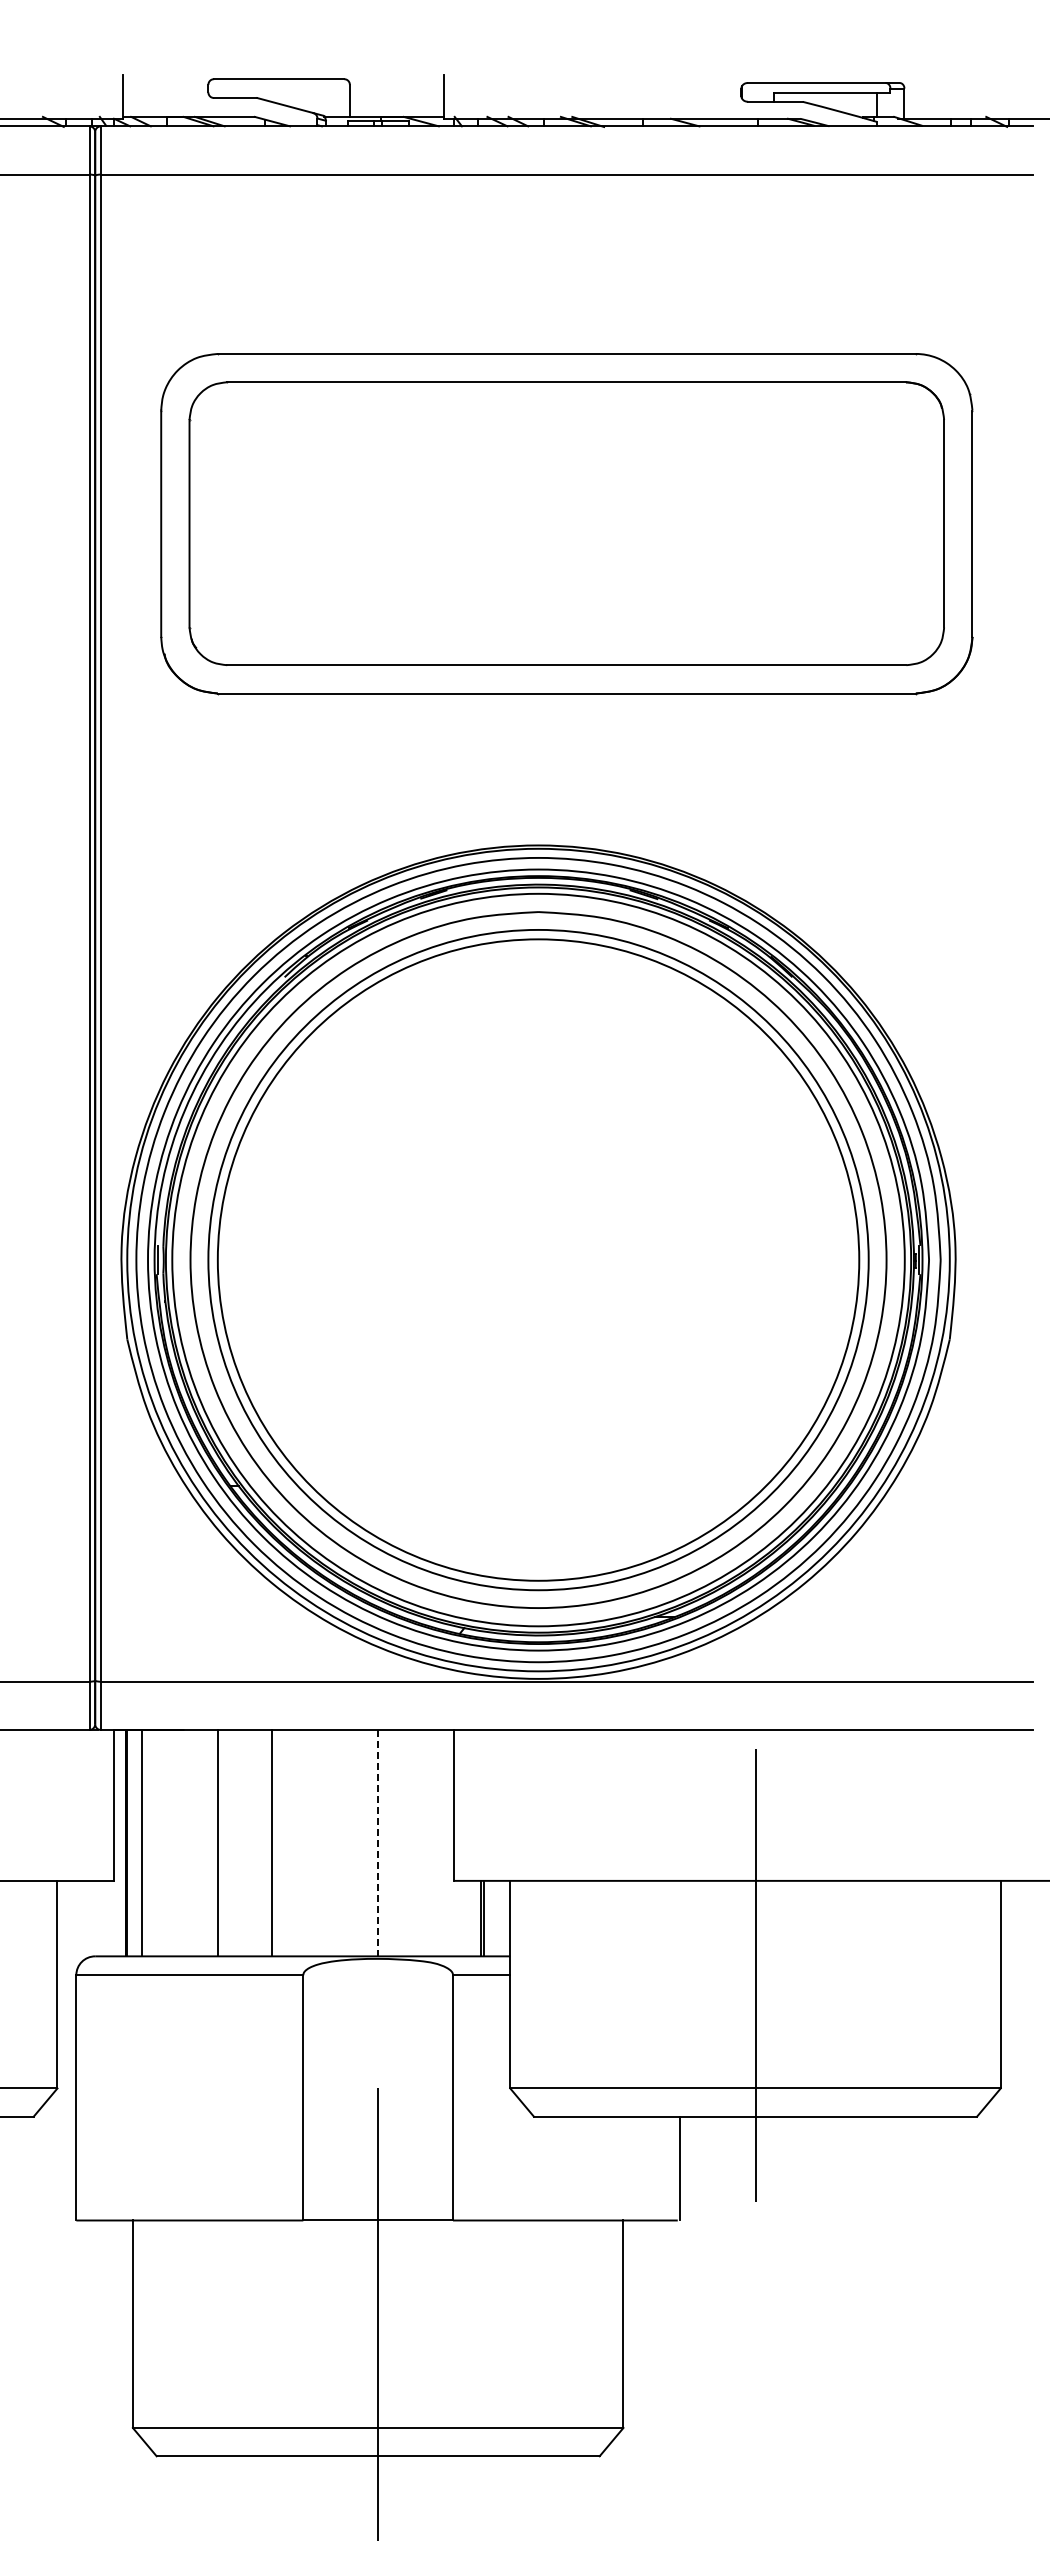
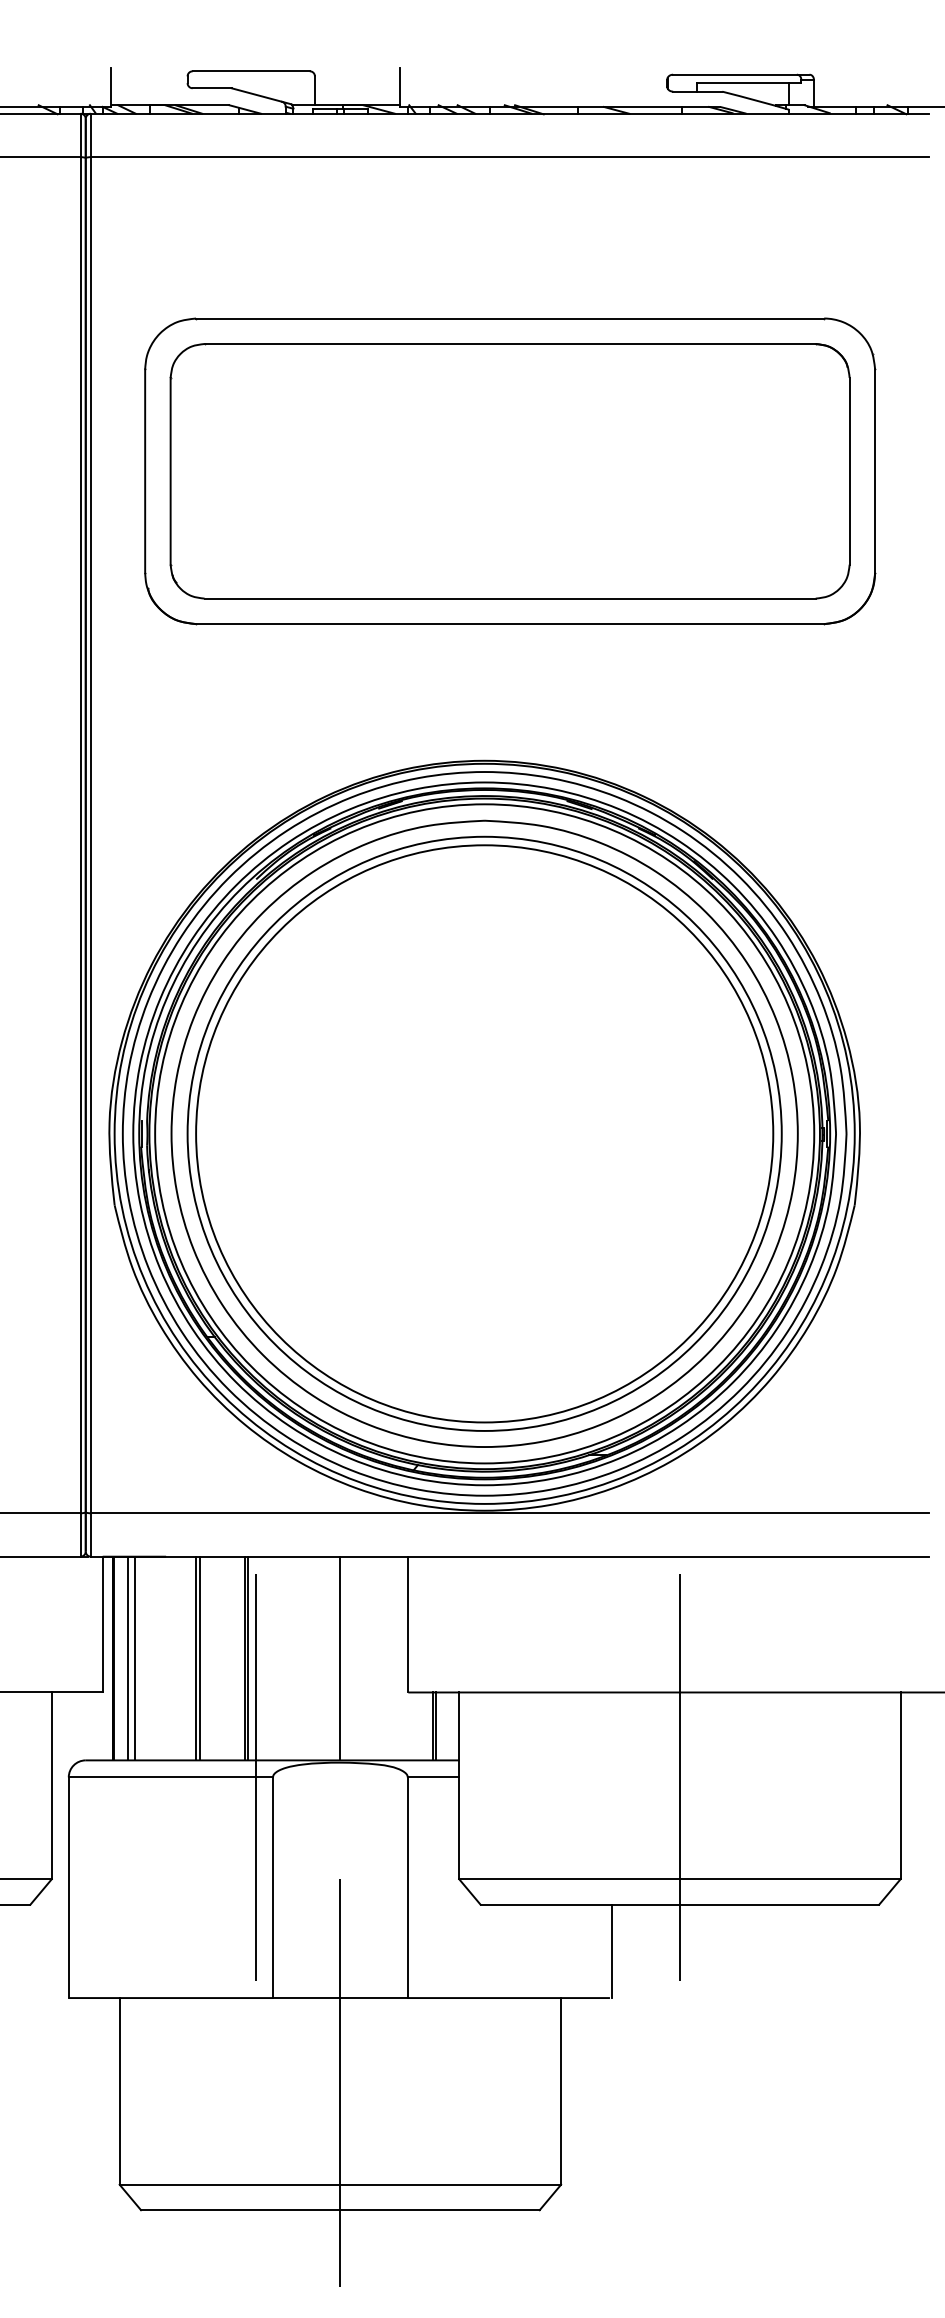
line: (149, 1842) -> (134, 1657), added
line: (222, 1842) -> (200, 1657), added
line: (275, 1842) -> (247, 1657), added
line: (378, 1843) -> (340, 1658), dashed -> solid
line: (283, 1974) -> (255, 1776), added

